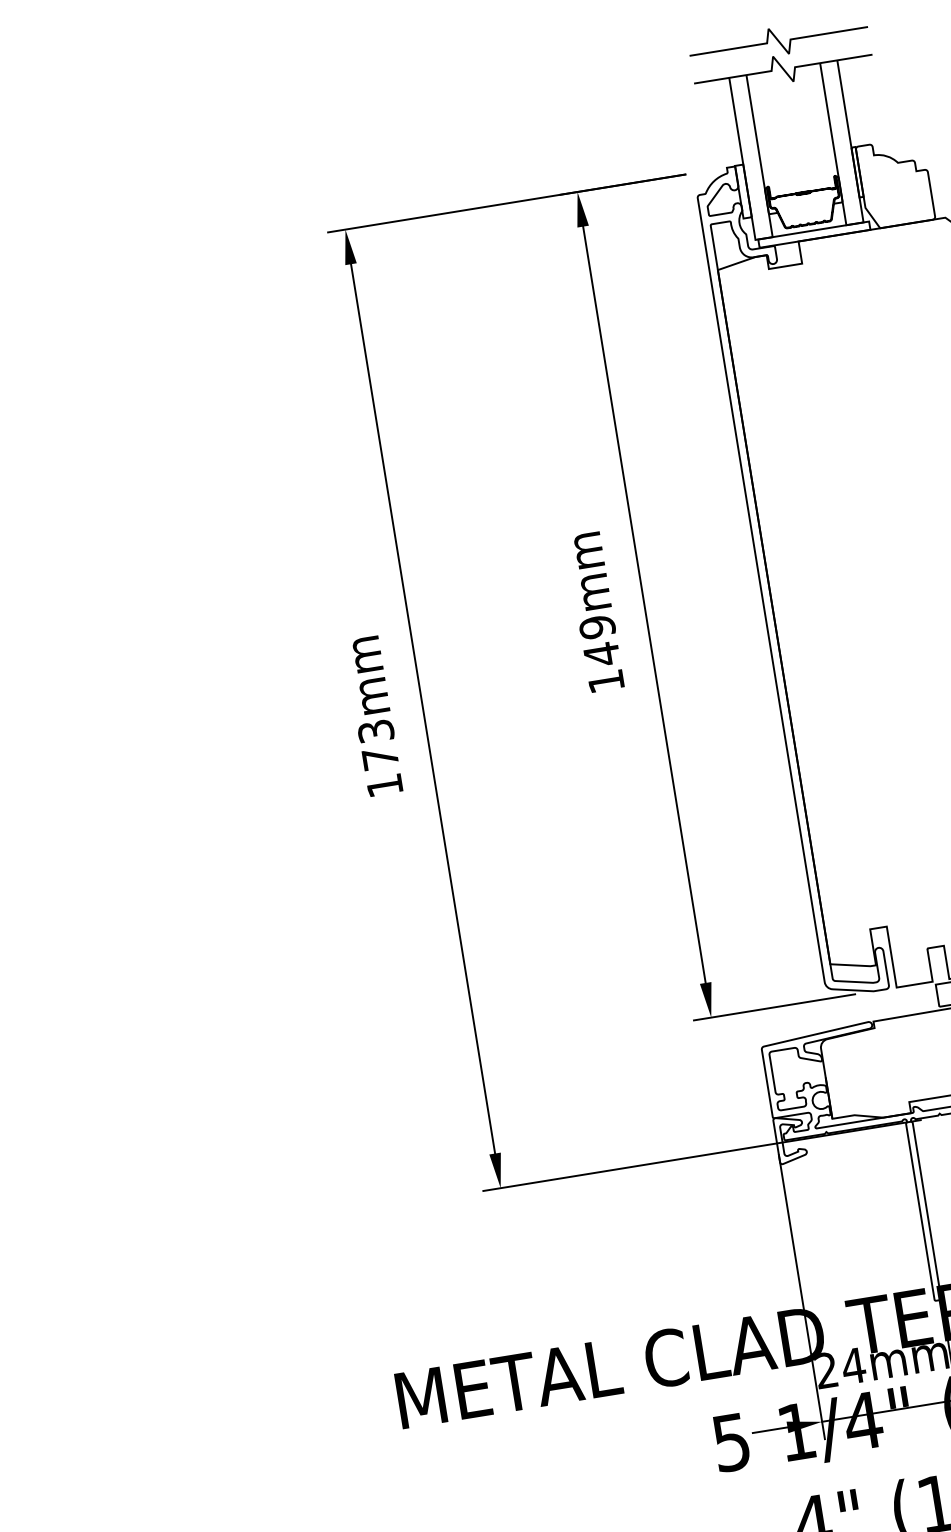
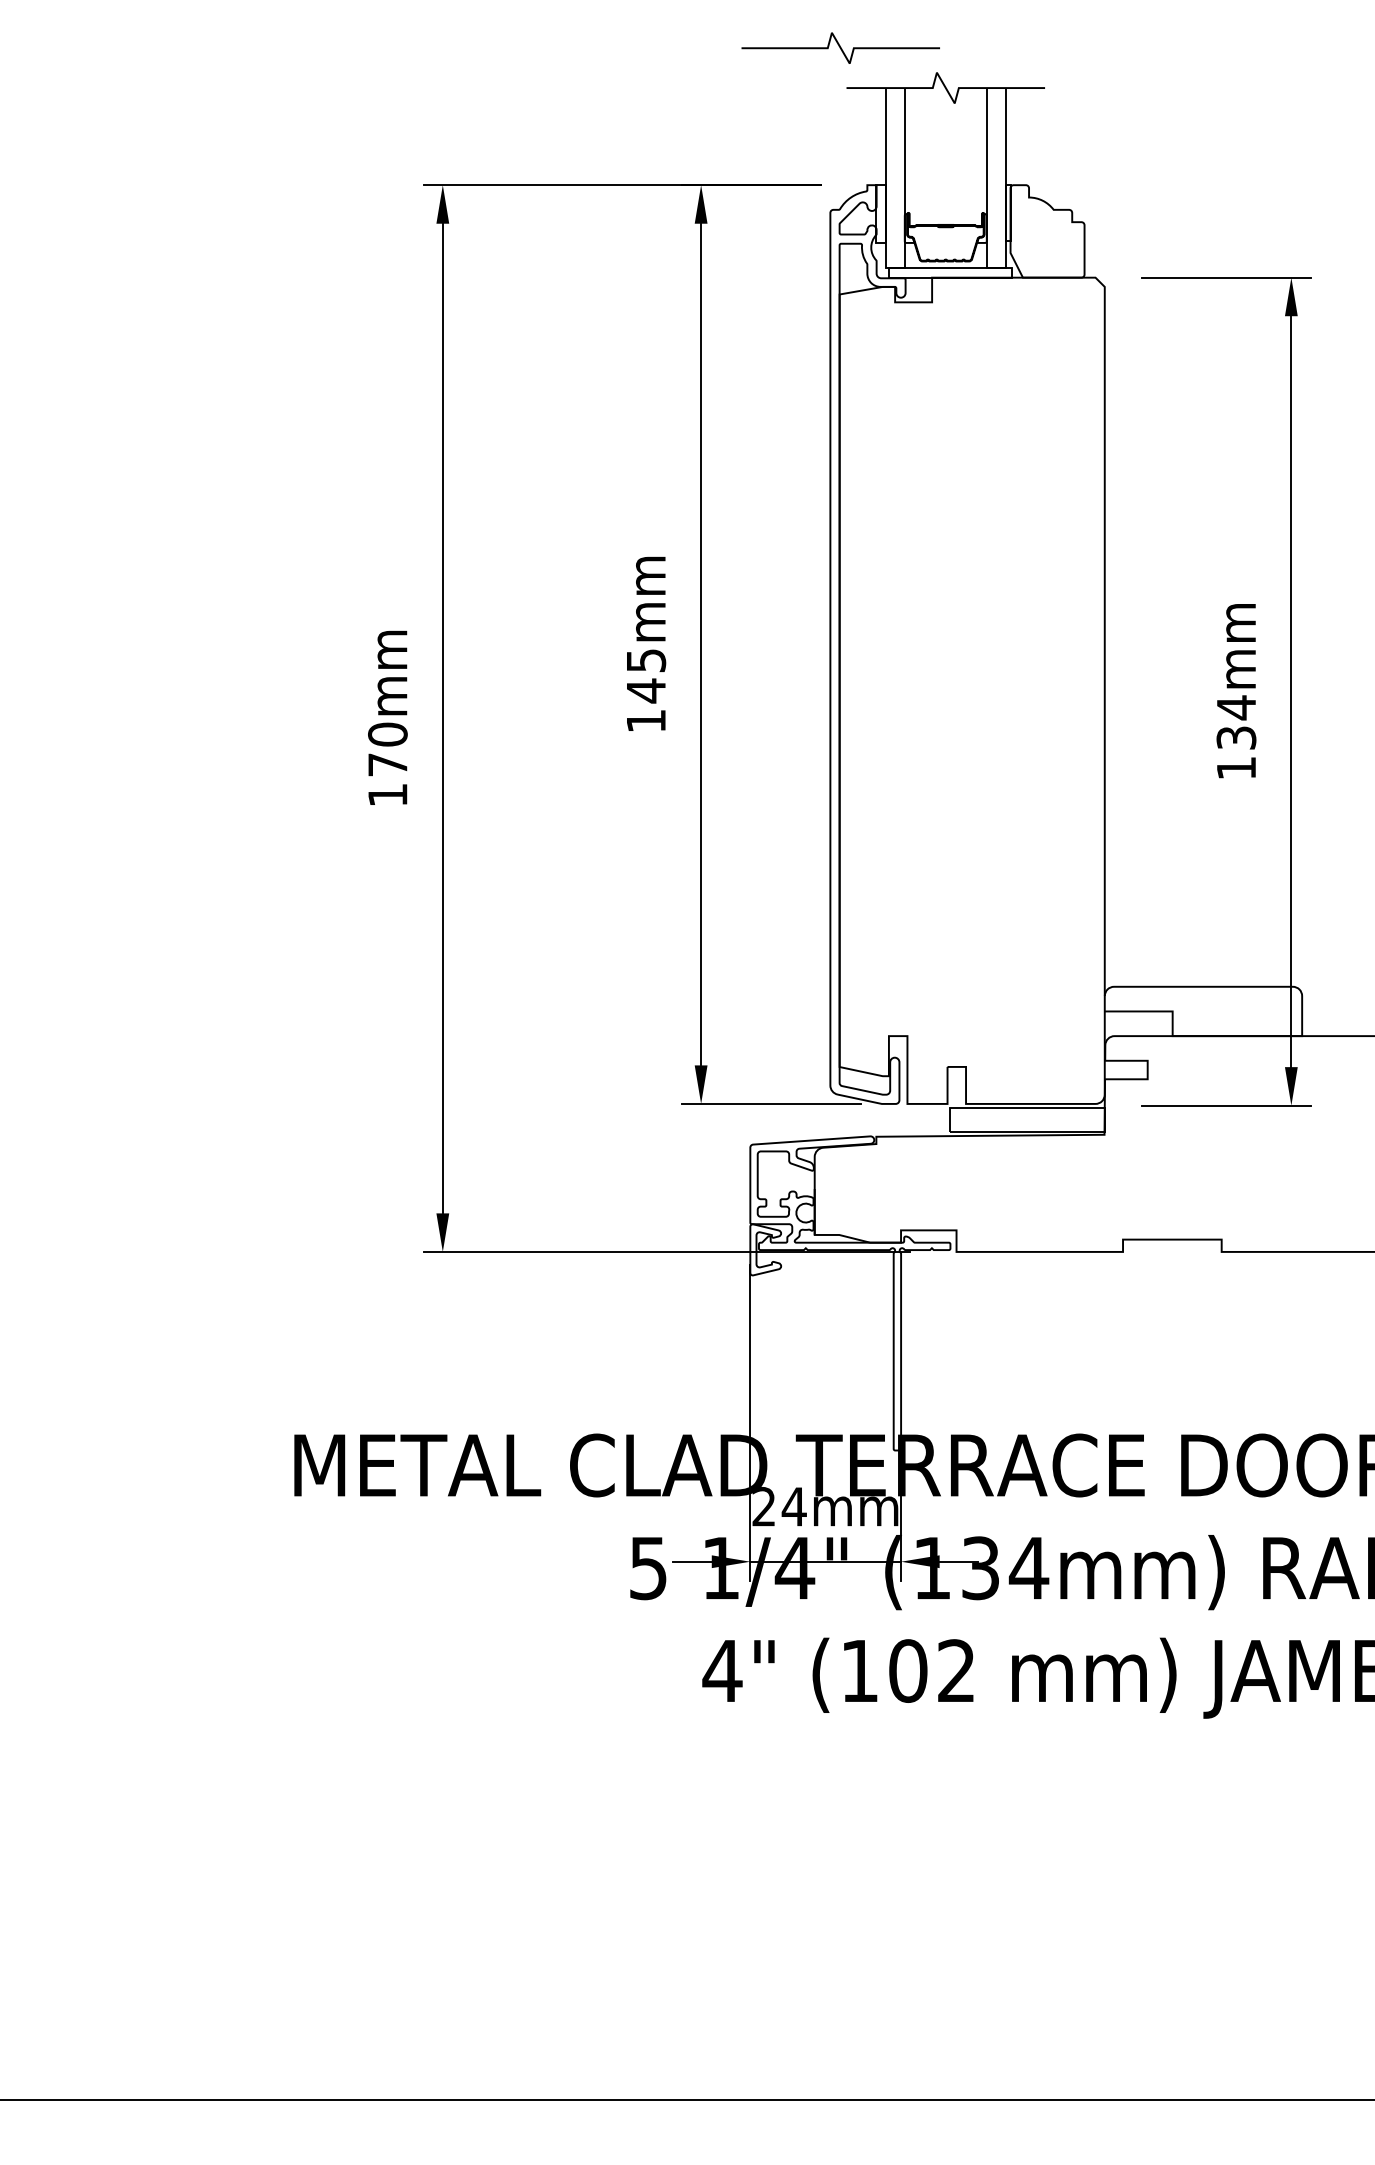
curve: (778, 40) -> (840, 47), moved
text: (596, 627) -> (645, 660), 149mm -> 145mm
text: (375, 731) -> (387, 734), 173mm -> 170mm

